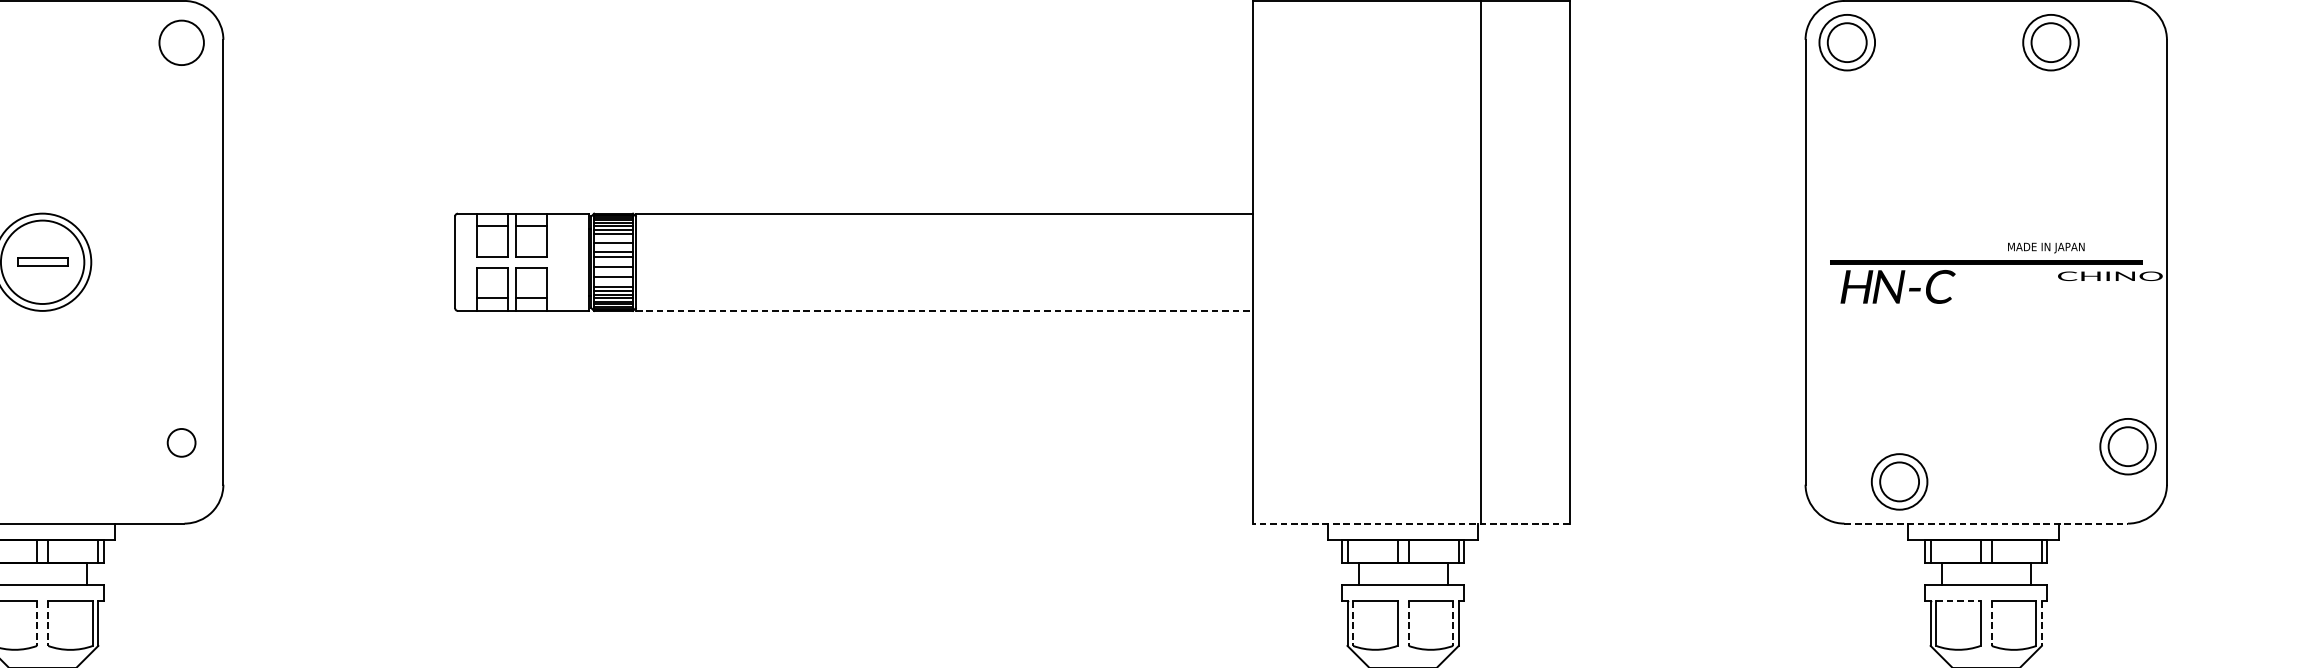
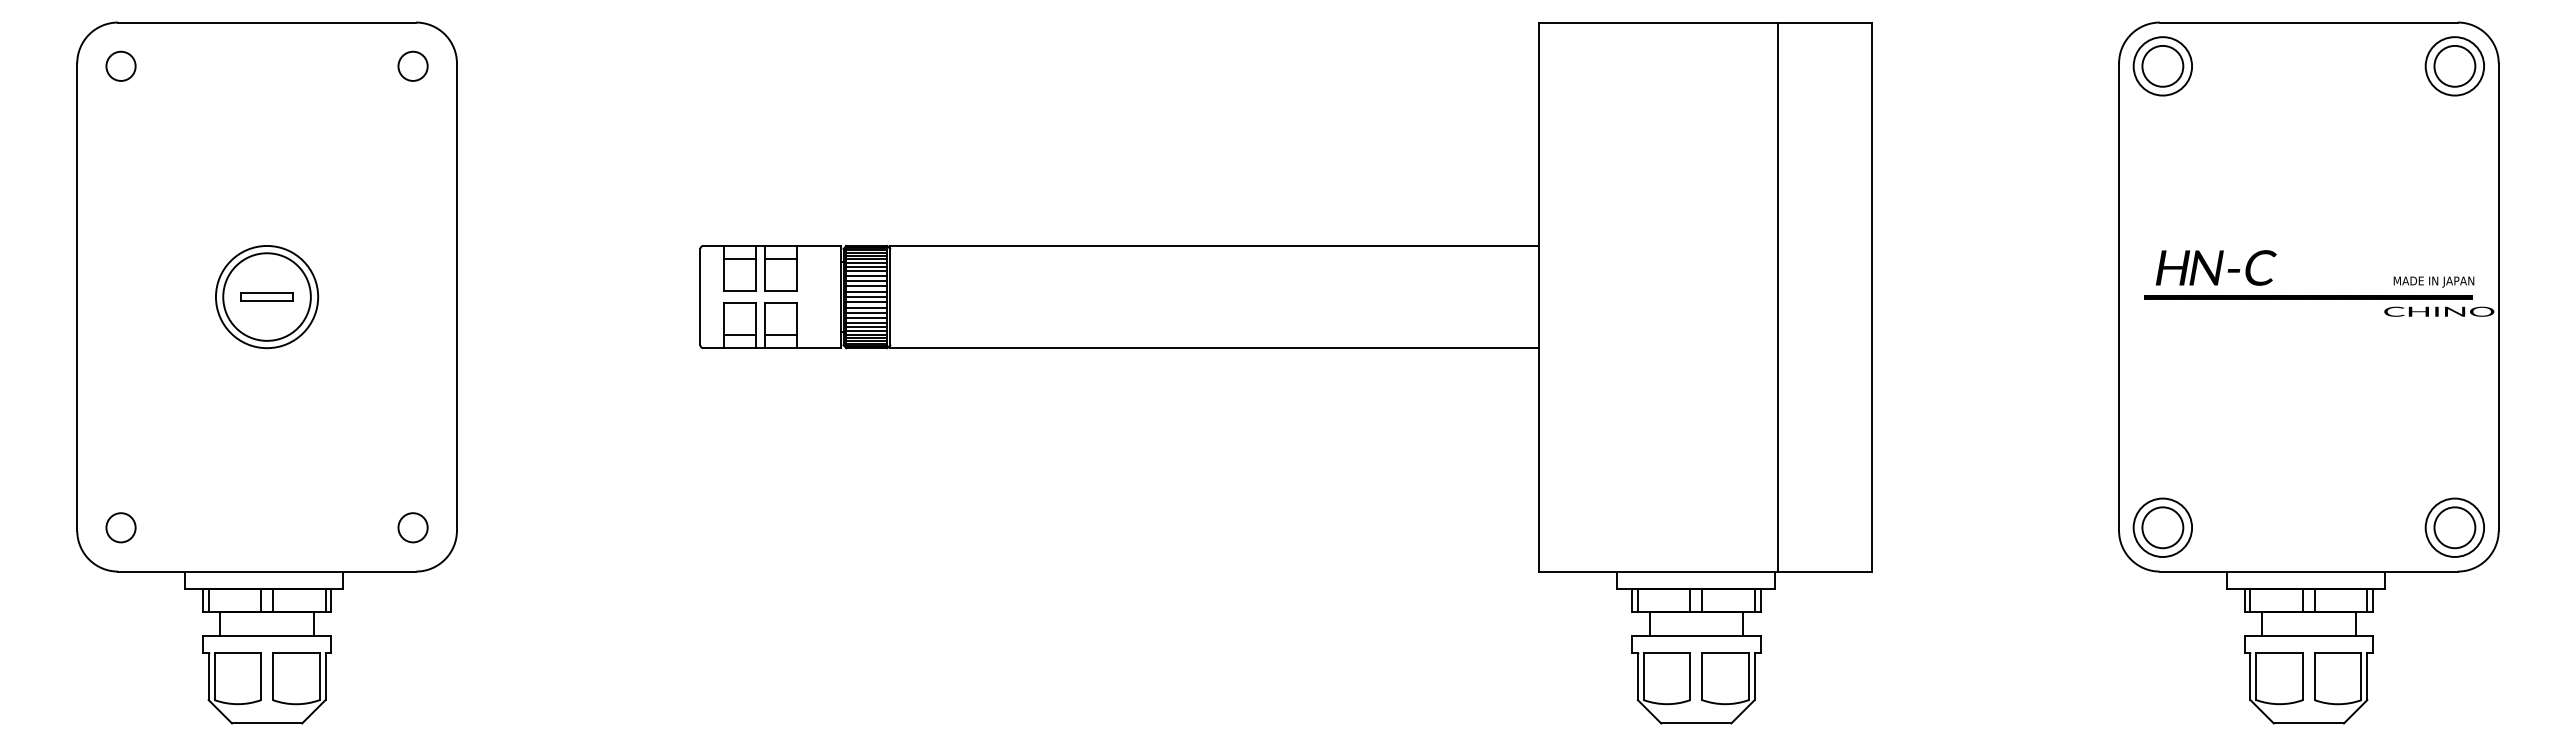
circle: (181, 41) -> (412, 65), size x0.62
part: (2050, 42) -> (2454, 66), moved
line: (613, 237) -> (866, 271), added
line: (613, 247) -> (866, 281), added
text: (2045, 247) -> (2433, 281), moved
line: (613, 262) -> (866, 297), added
line: (613, 272) -> (866, 307), added
line: (613, 281) -> (866, 317), added
text: (1898, 286) -> (2216, 267), moved
line: (944, 311) -> (1214, 348), dashed -> solid
circle: (181, 442) -> (412, 527), moved
part: (2127, 446) -> (2454, 527), moved
part: (1899, 481) -> (2162, 527), moved
line: (1410, 523) -> (1704, 571), dashed -> solid
line: (1985, 523) -> (2308, 571), dashed -> solid
line: (1959, 601) -> (2280, 653), dashed -> solid
line: (37, 624) -> (261, 677), dashed -> solid
line: (47, 624) -> (272, 677), dashed -> solid
line: (1352, 624) -> (1643, 677), dashed -> solid
line: (1409, 624) -> (1702, 677), dashed -> solid
line: (1452, 624) -> (1748, 677), dashed -> solid
line: (1991, 624) -> (2314, 677), dashed -> solid
line: (2042, 624) -> (2367, 677), dashed -> solid

